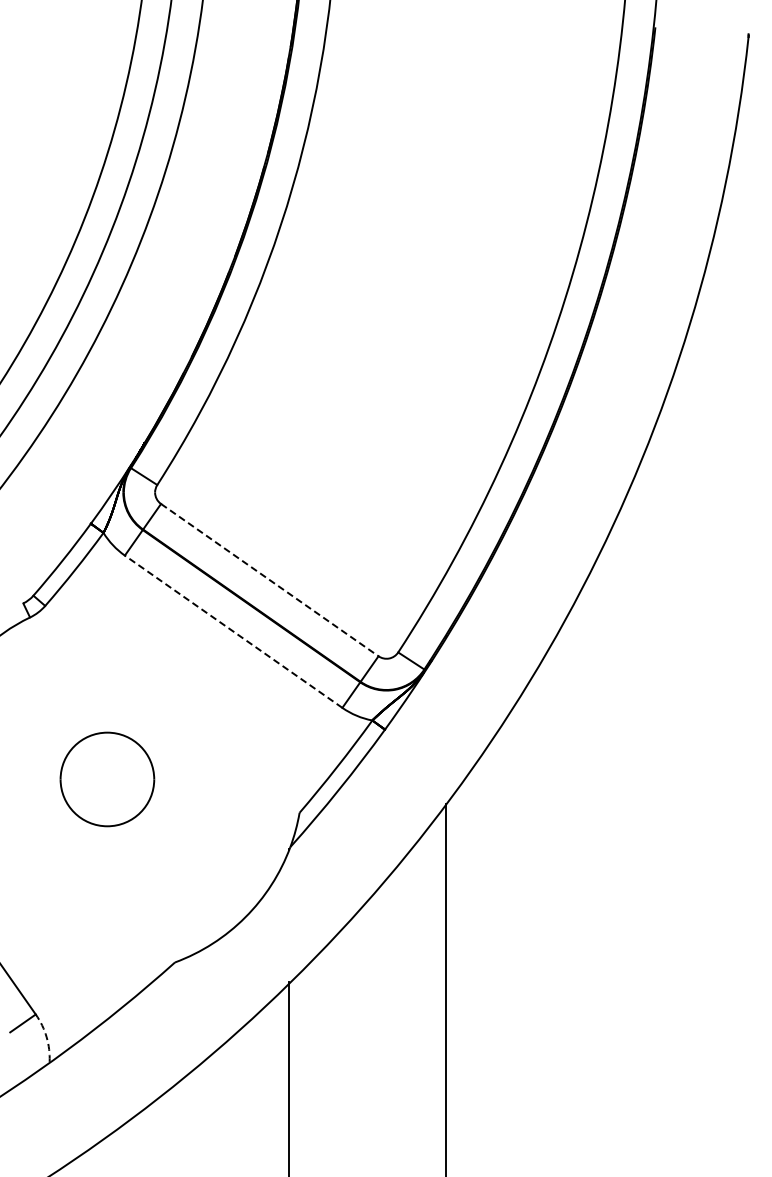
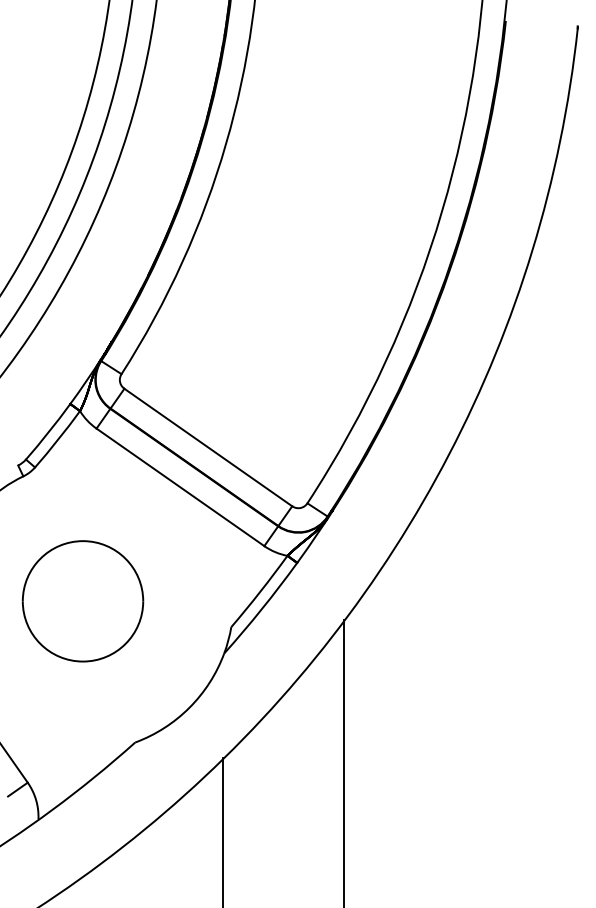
line: (269, 580) -> (208, 447), dashed -> solid
line: (233, 631) -> (180, 487), dashed -> solid
part: (107, 779) -> (83, 601), size x1.67
arc: (46, 1037) -> (36, 800), dashed -> solid

